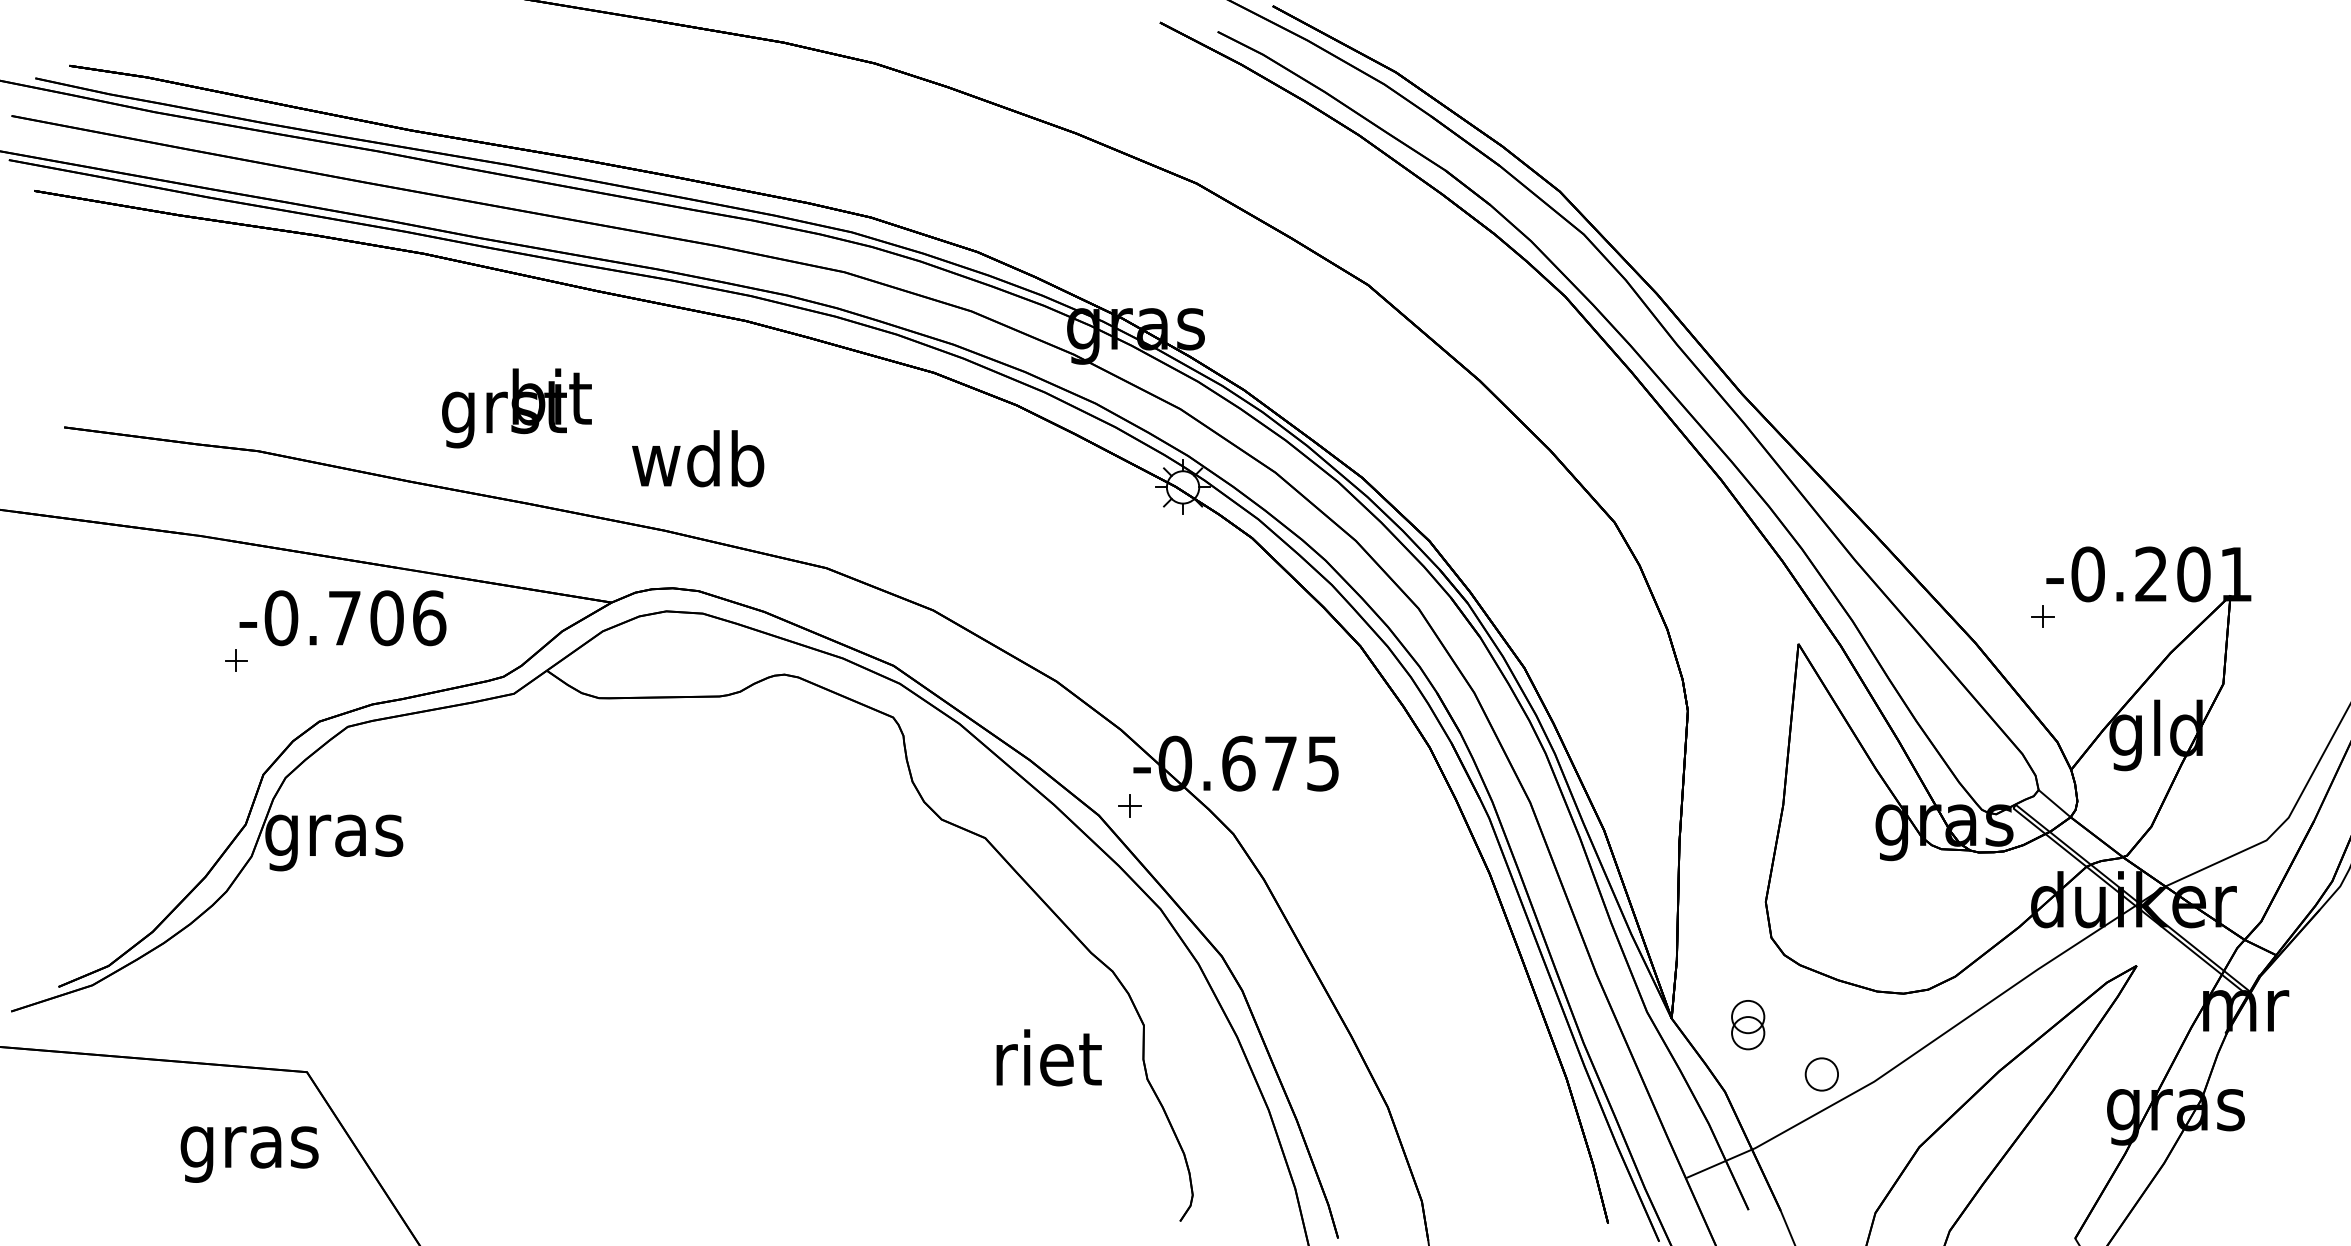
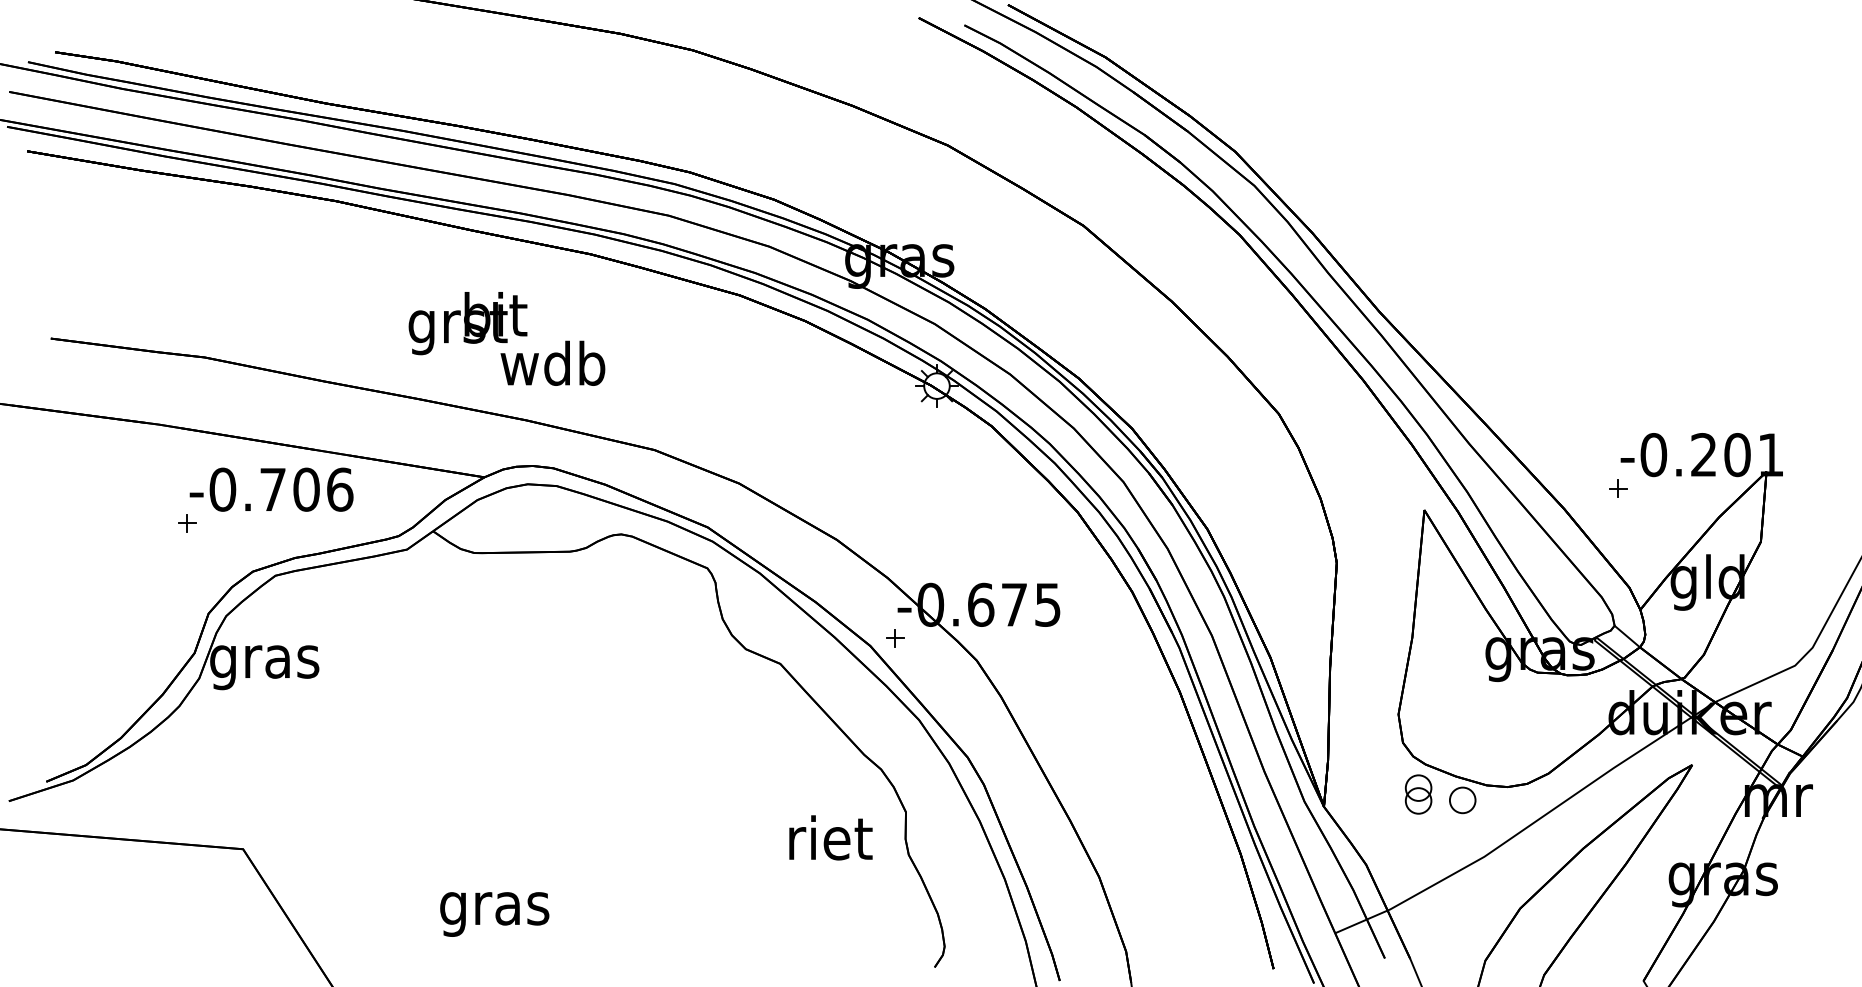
text: (516, 408) -> (467, 323), moved
part: (1748, 1025) -> (1418, 794), moved
part: (1821, 1074) -> (1462, 800), moved
text: (249, 1154) -> (494, 914), moved

